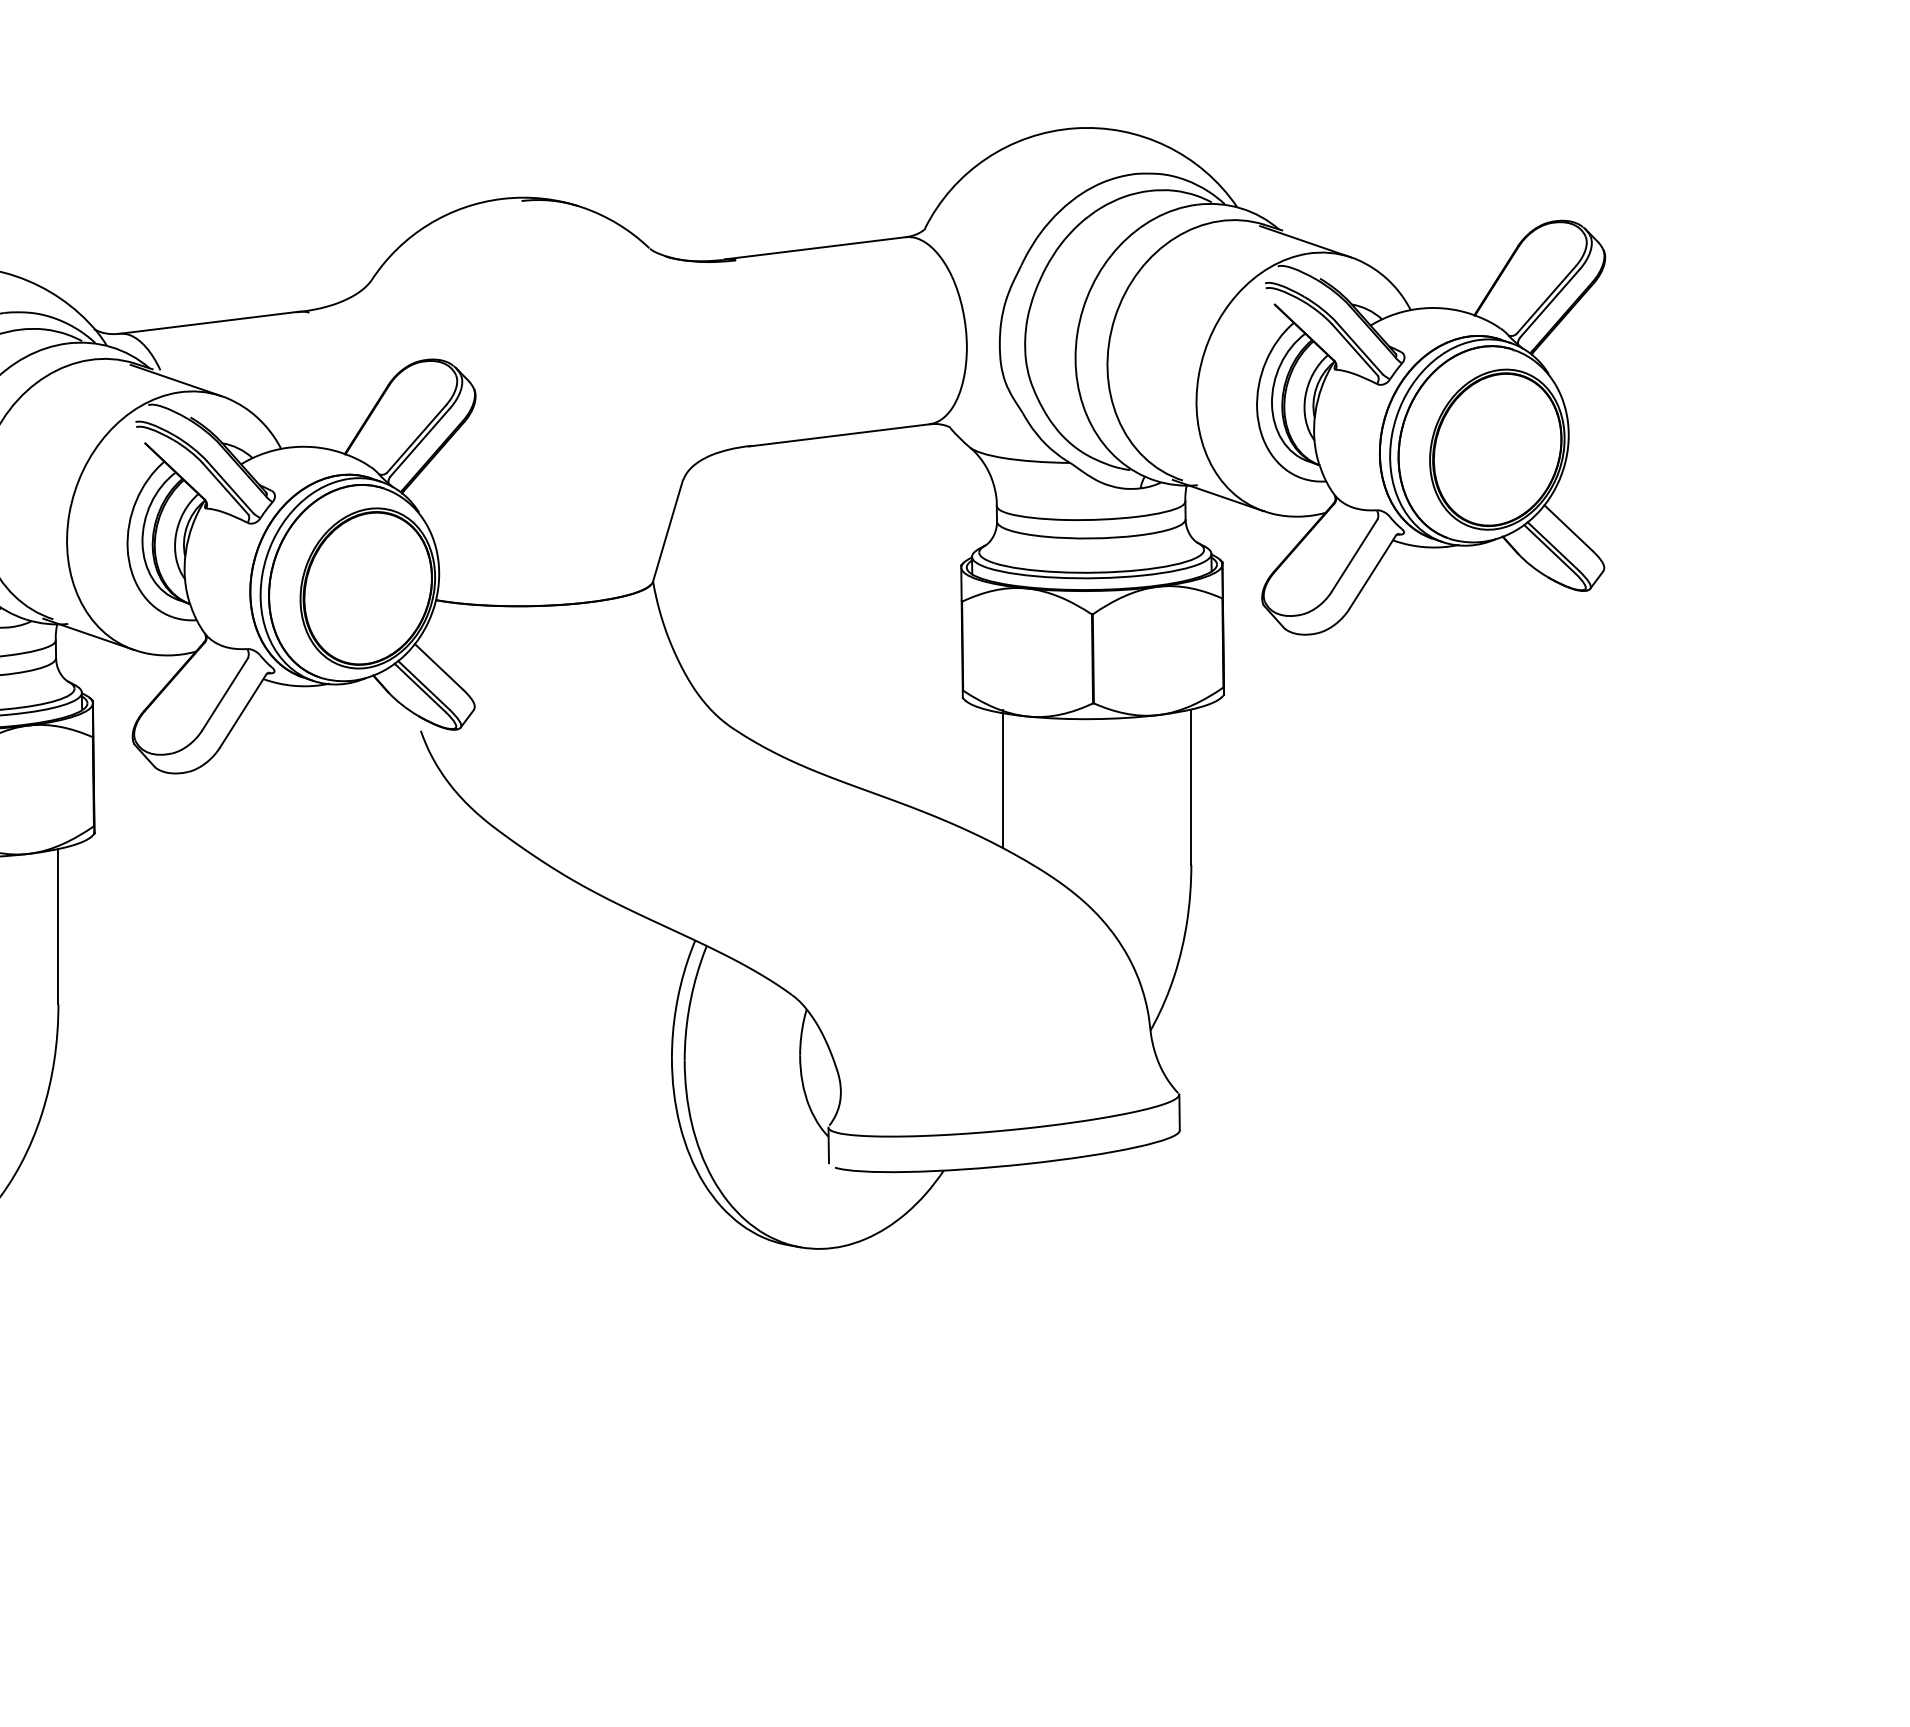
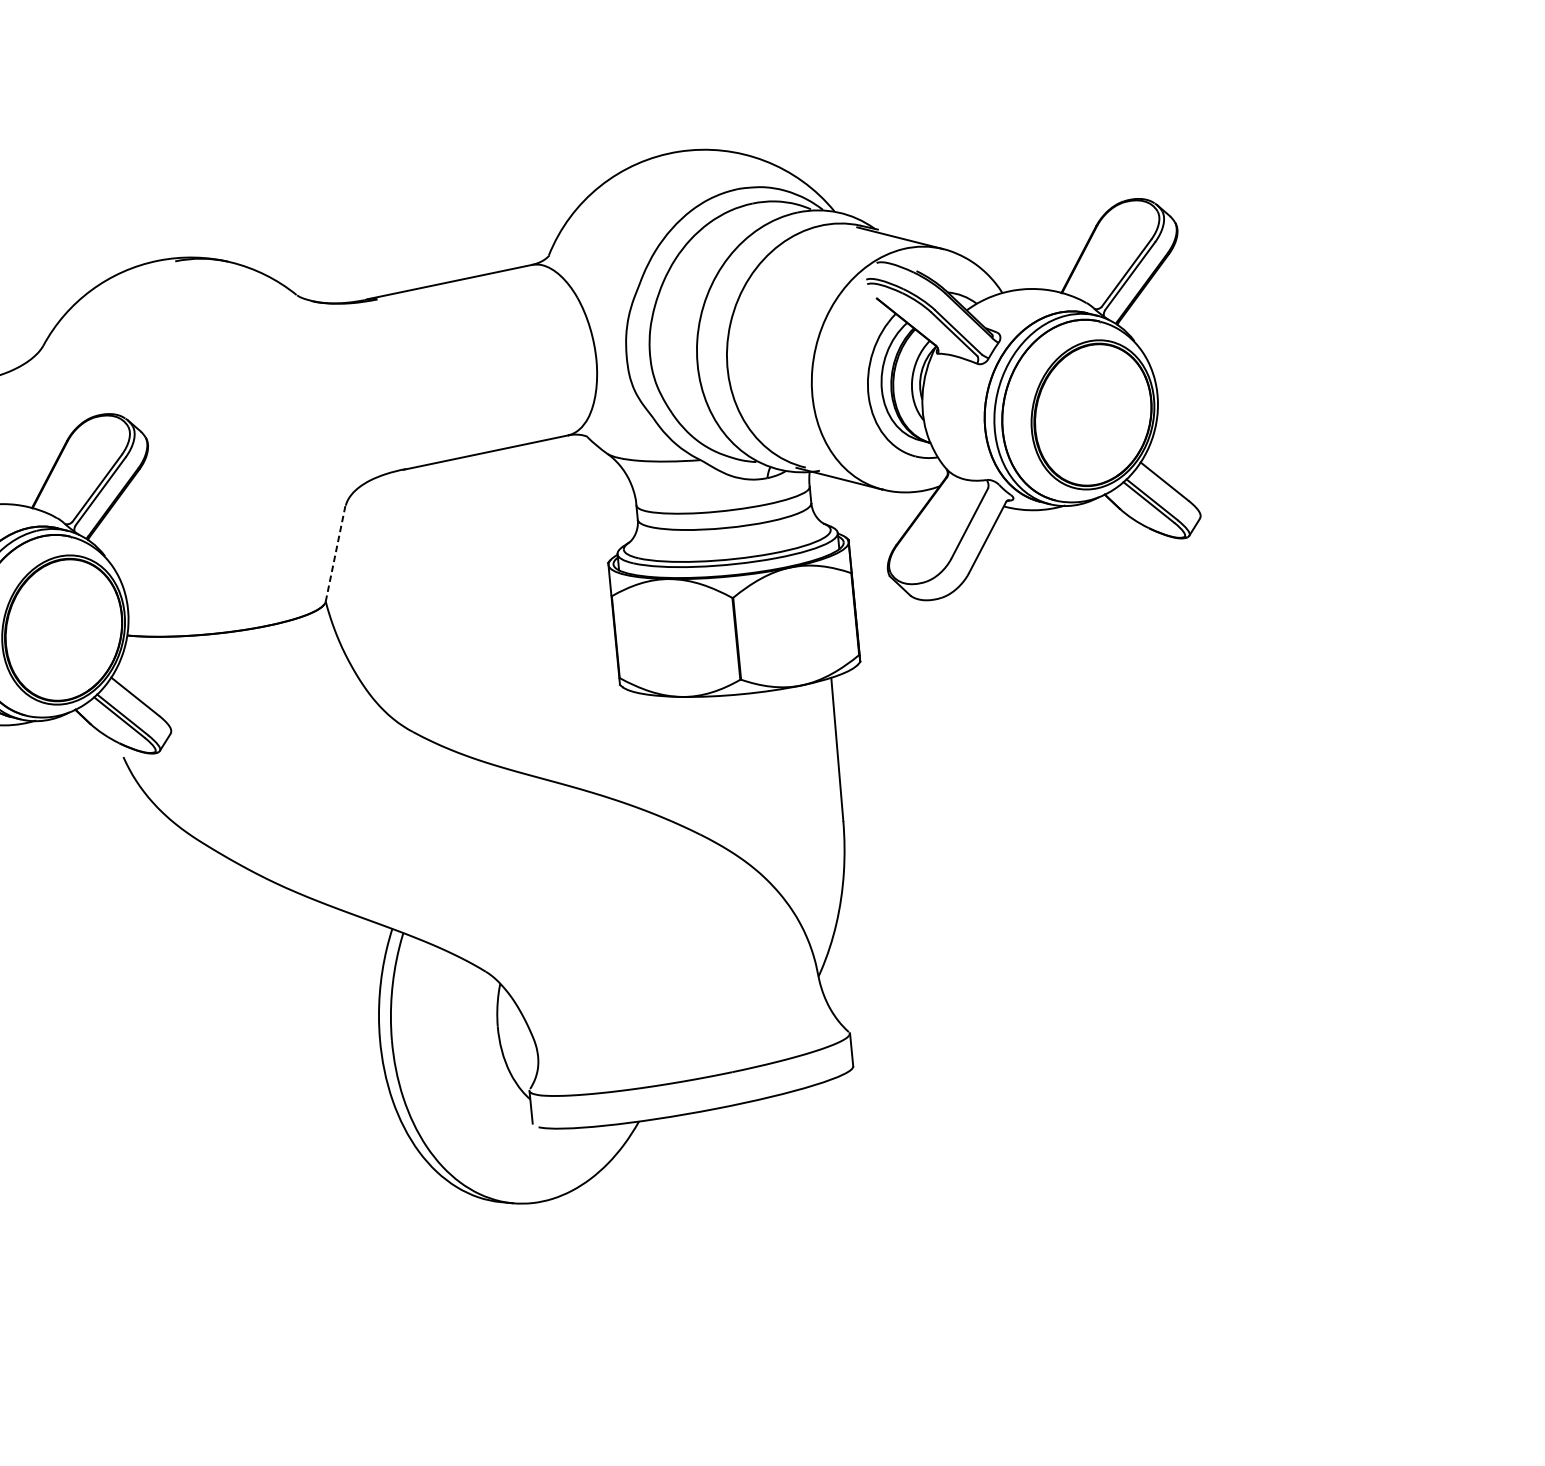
line: (667, 531) -> (335, 554), solid -> dashed
line: (1002, 778) -> (662, 755), removed

